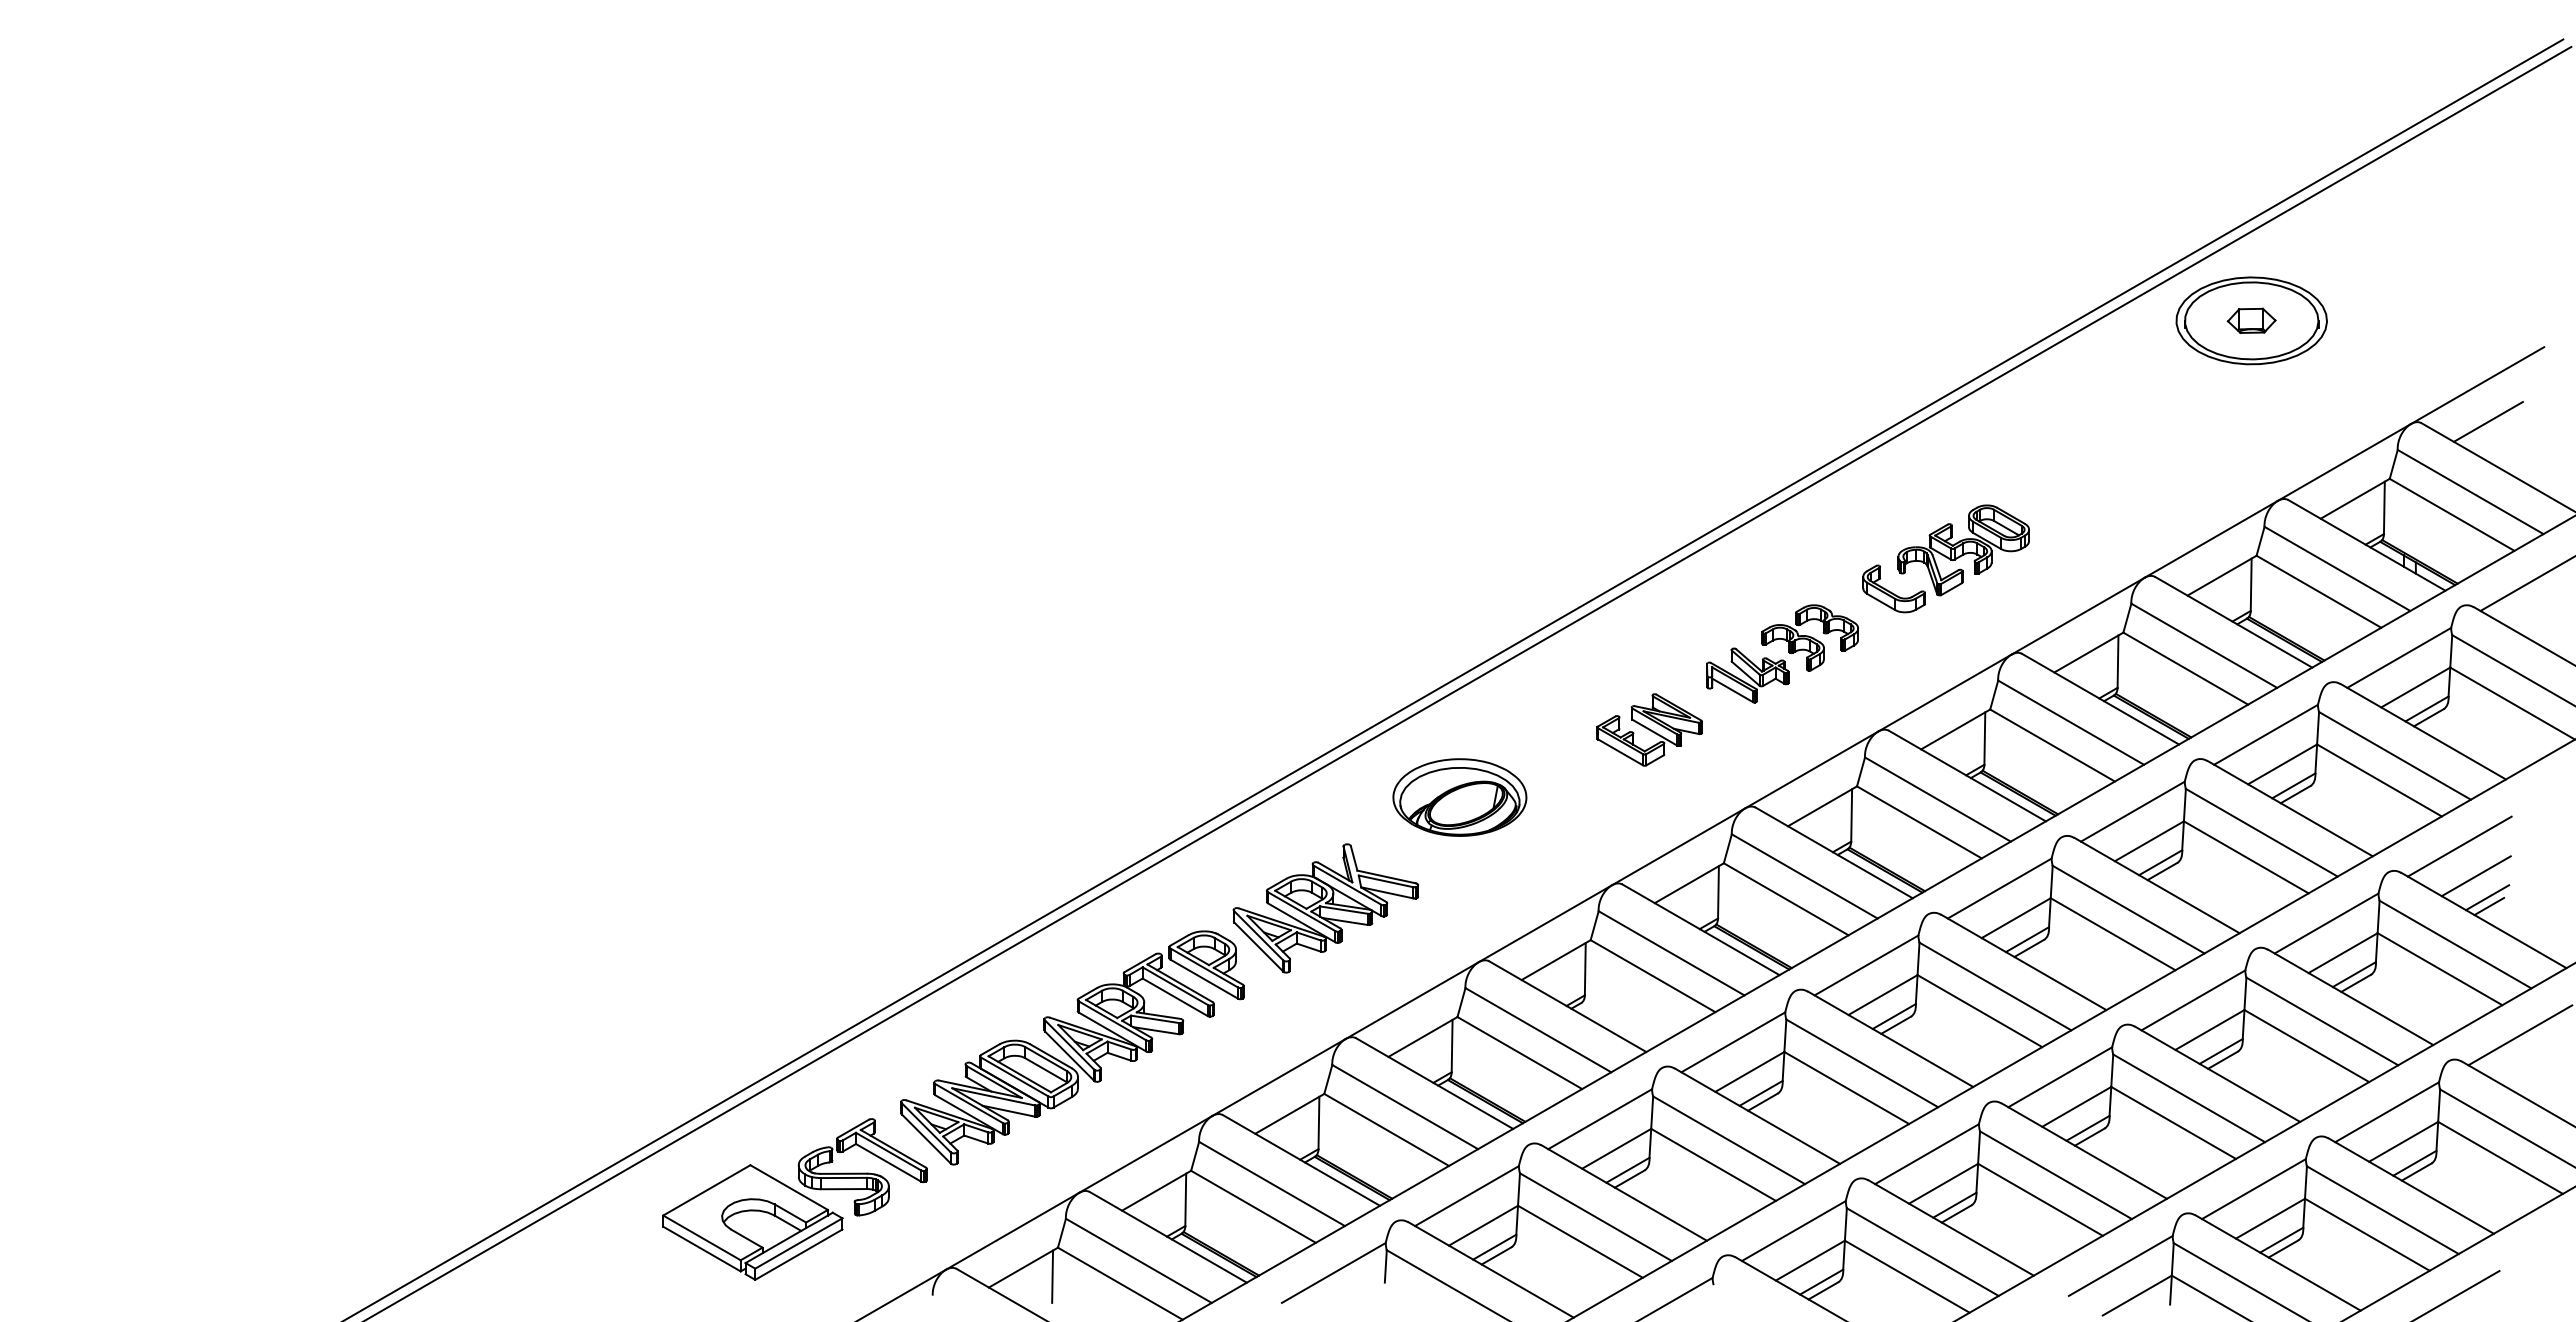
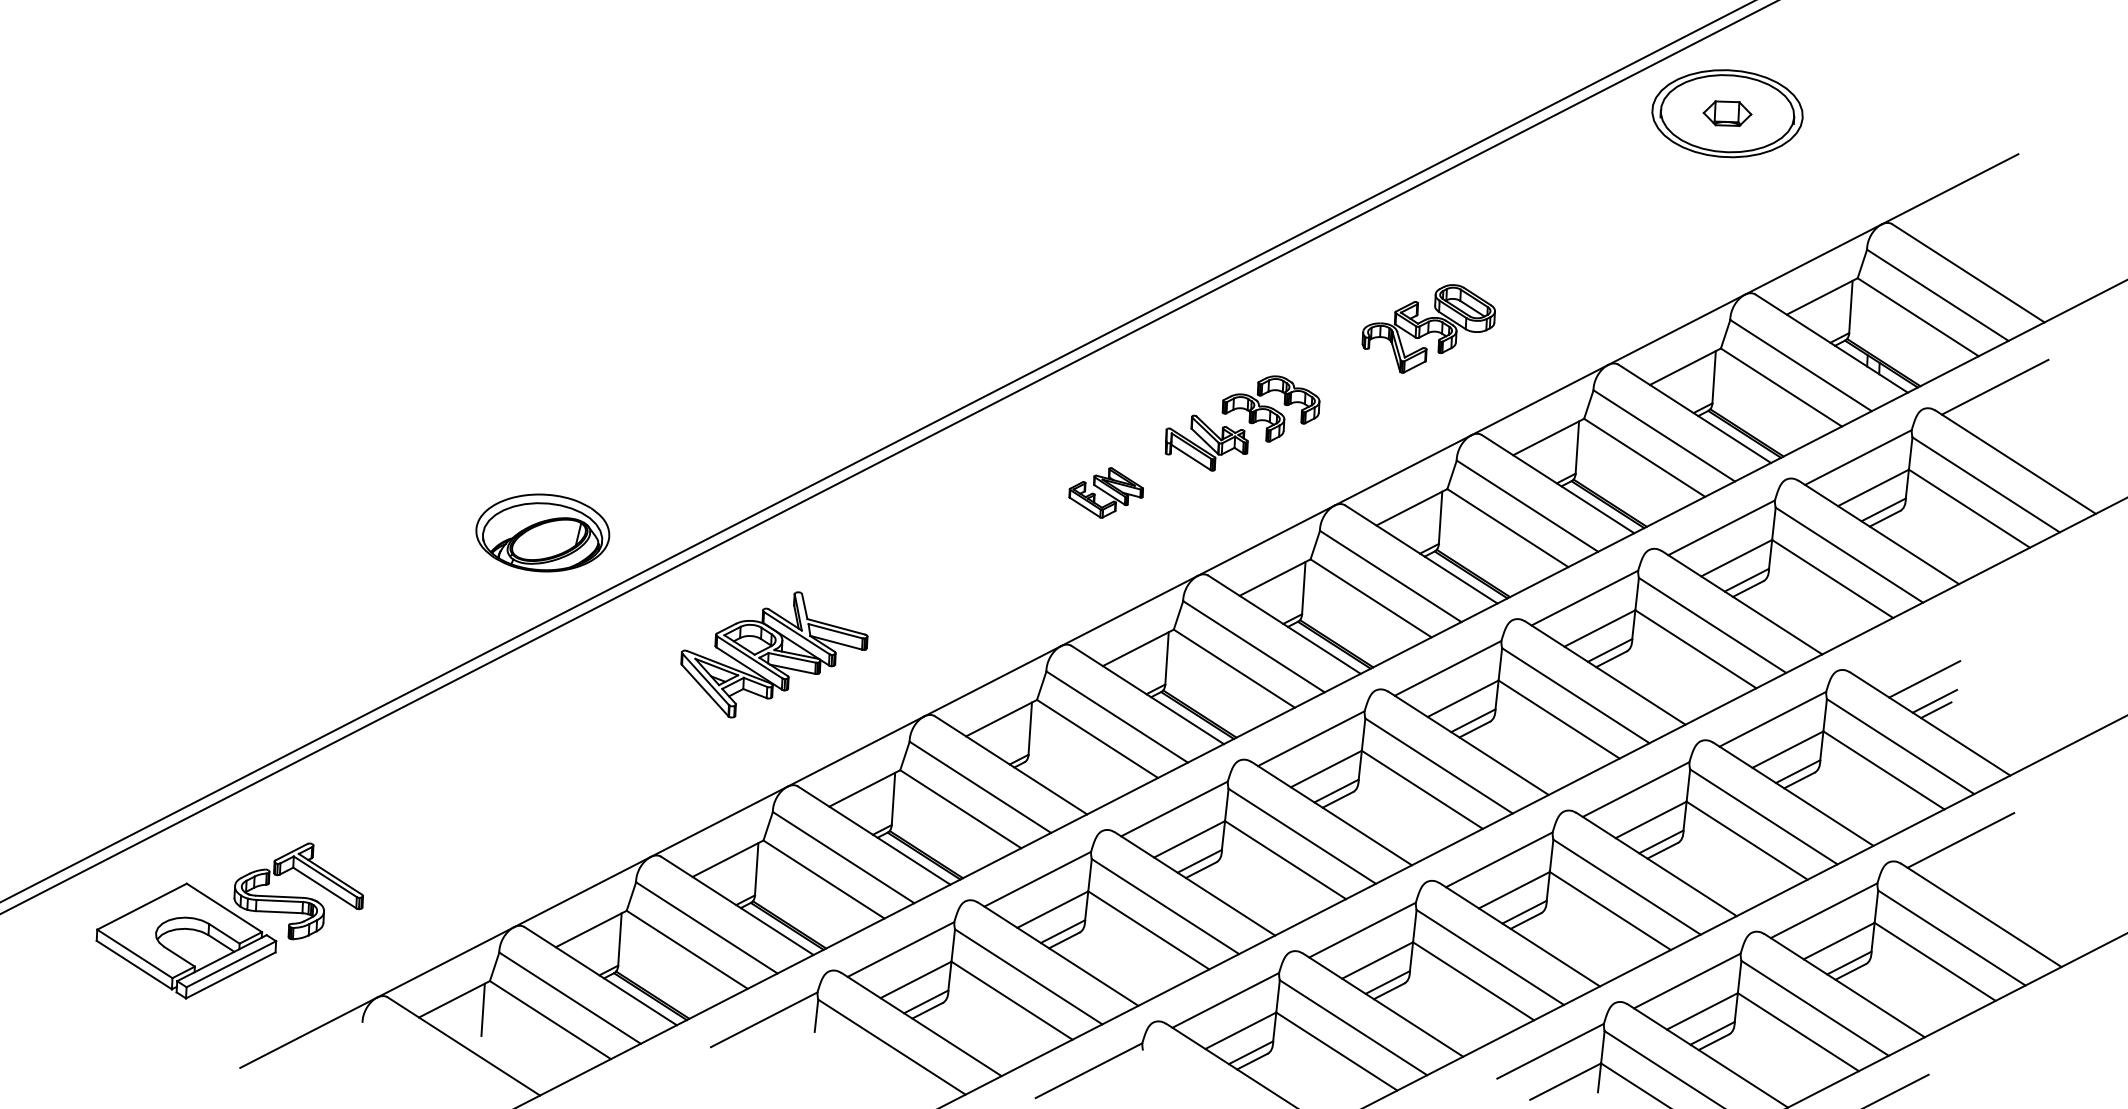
line: (2487, 421) -> (1958, 225), removed
part: (1893, 588) -> (1356, 363), removed
part: (1649, 729) -> (1106, 492), size x0.7
part: (1459, 797) -> (542, 532), moved
line: (2459, 846) -> (1909, 648), removed
part: (1072, 1047) -> (514, 781), removed

